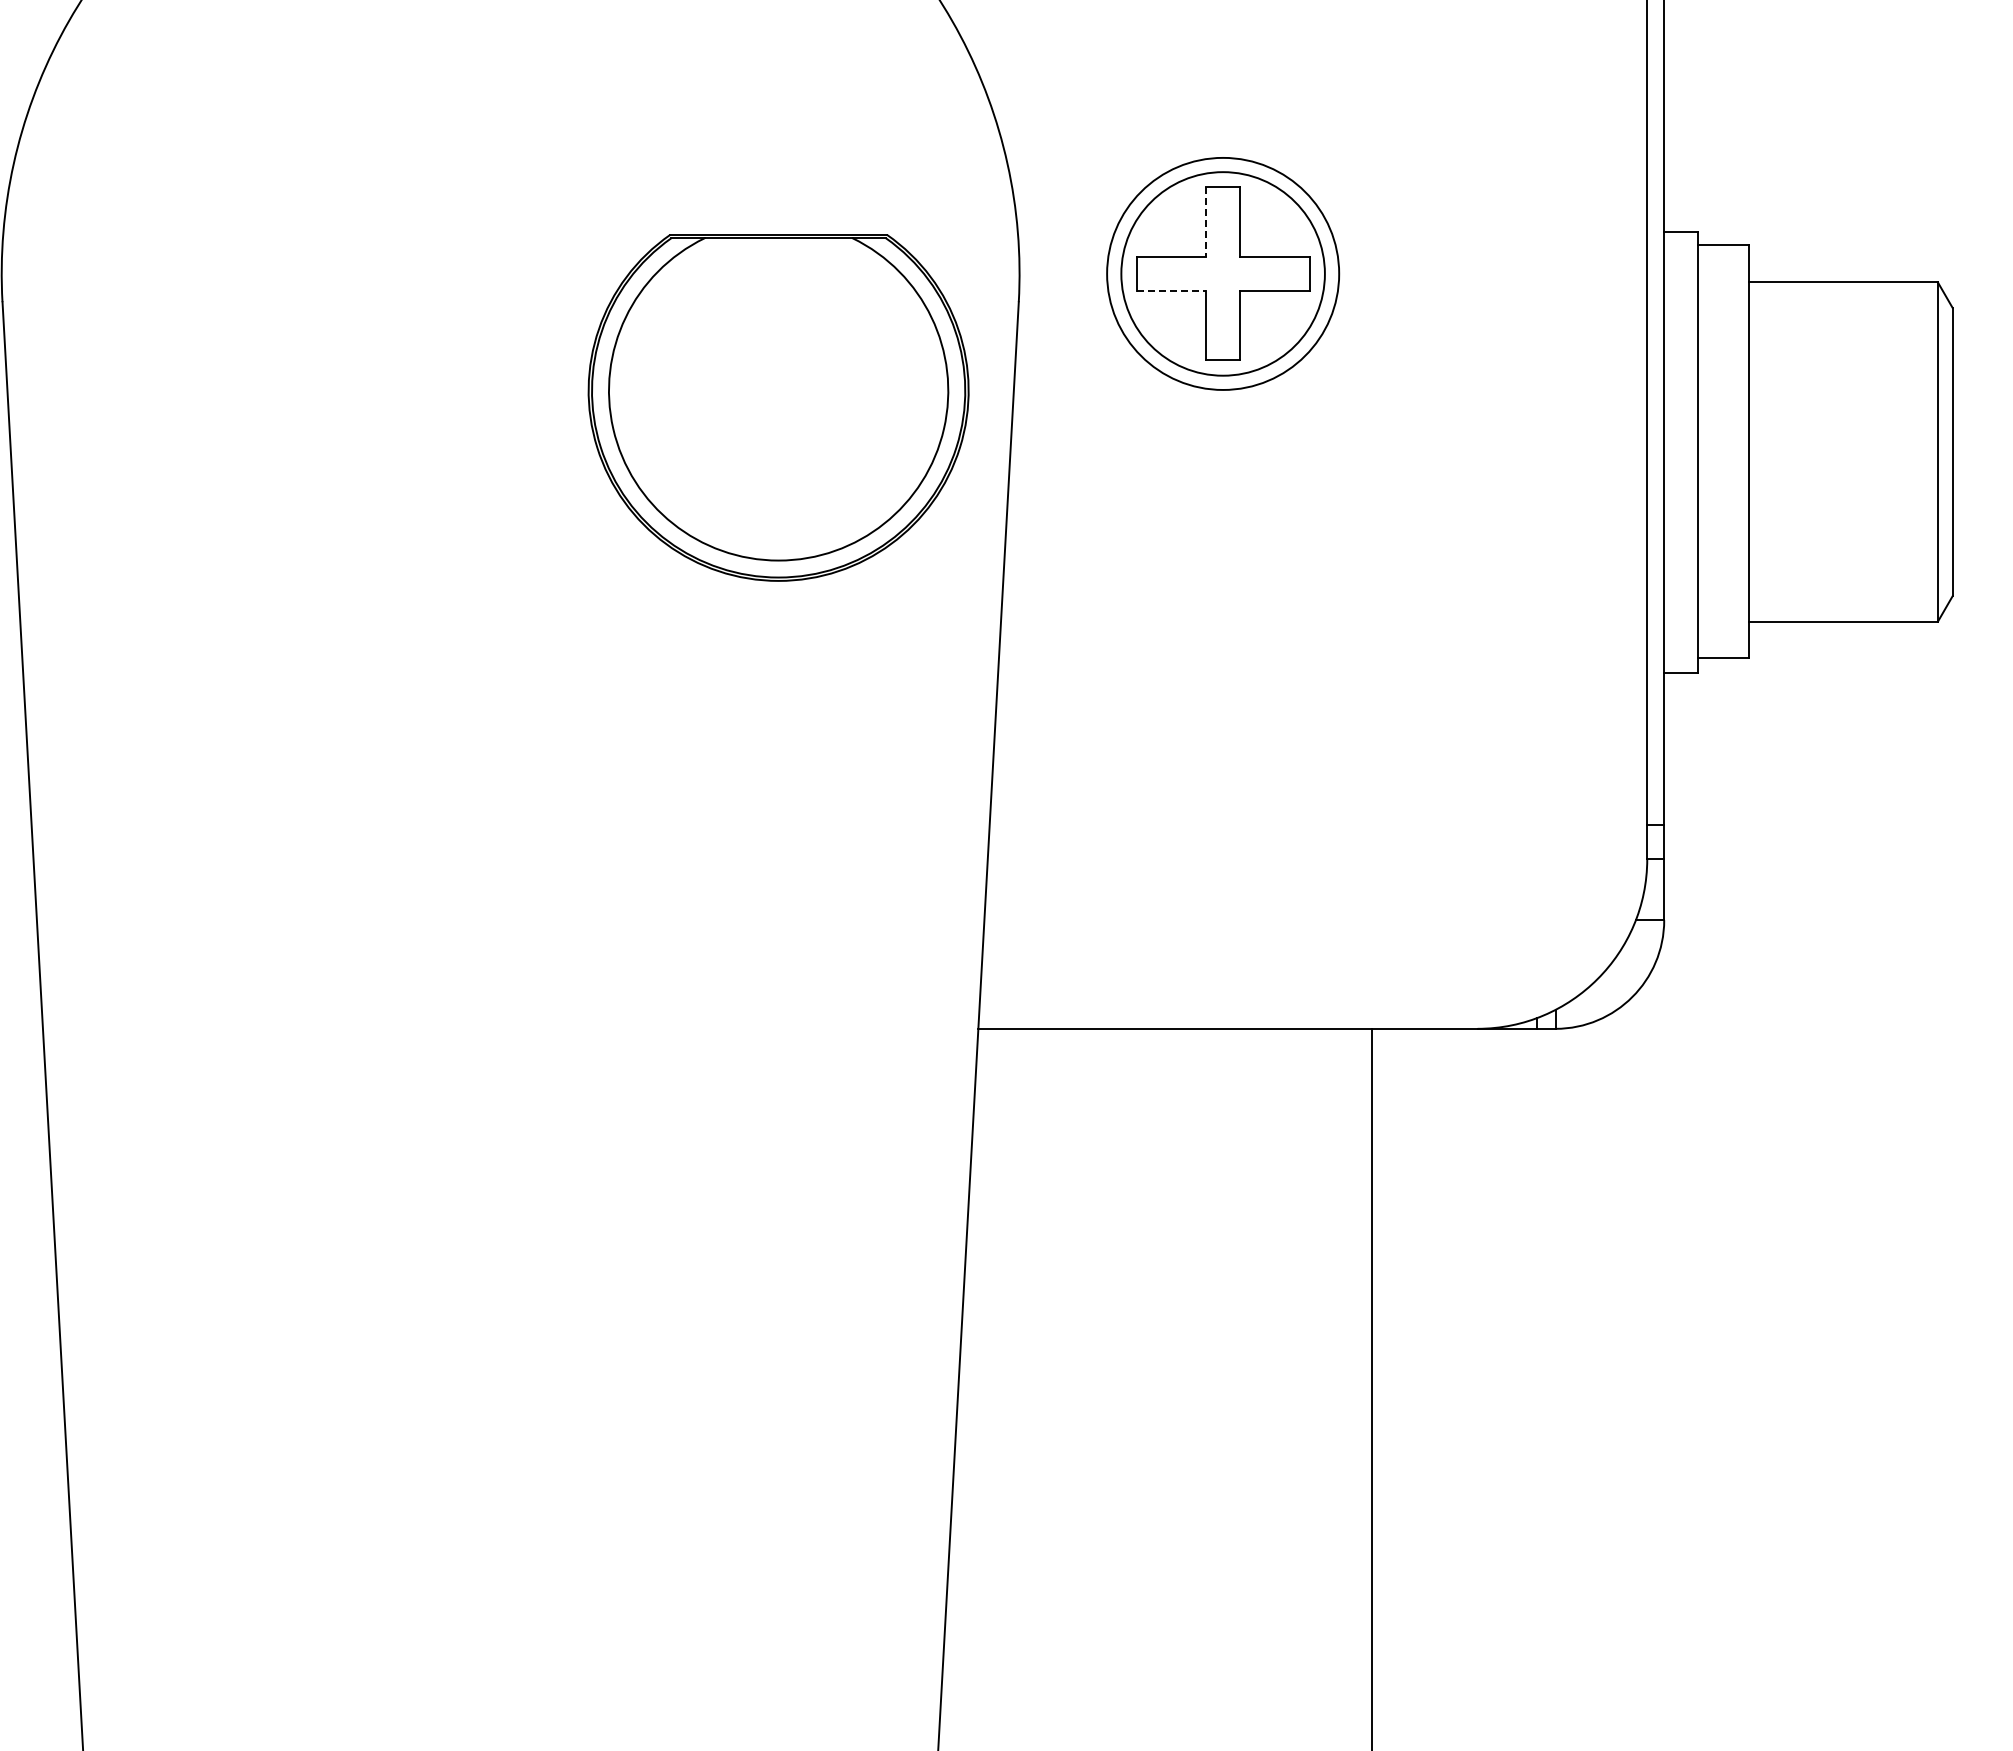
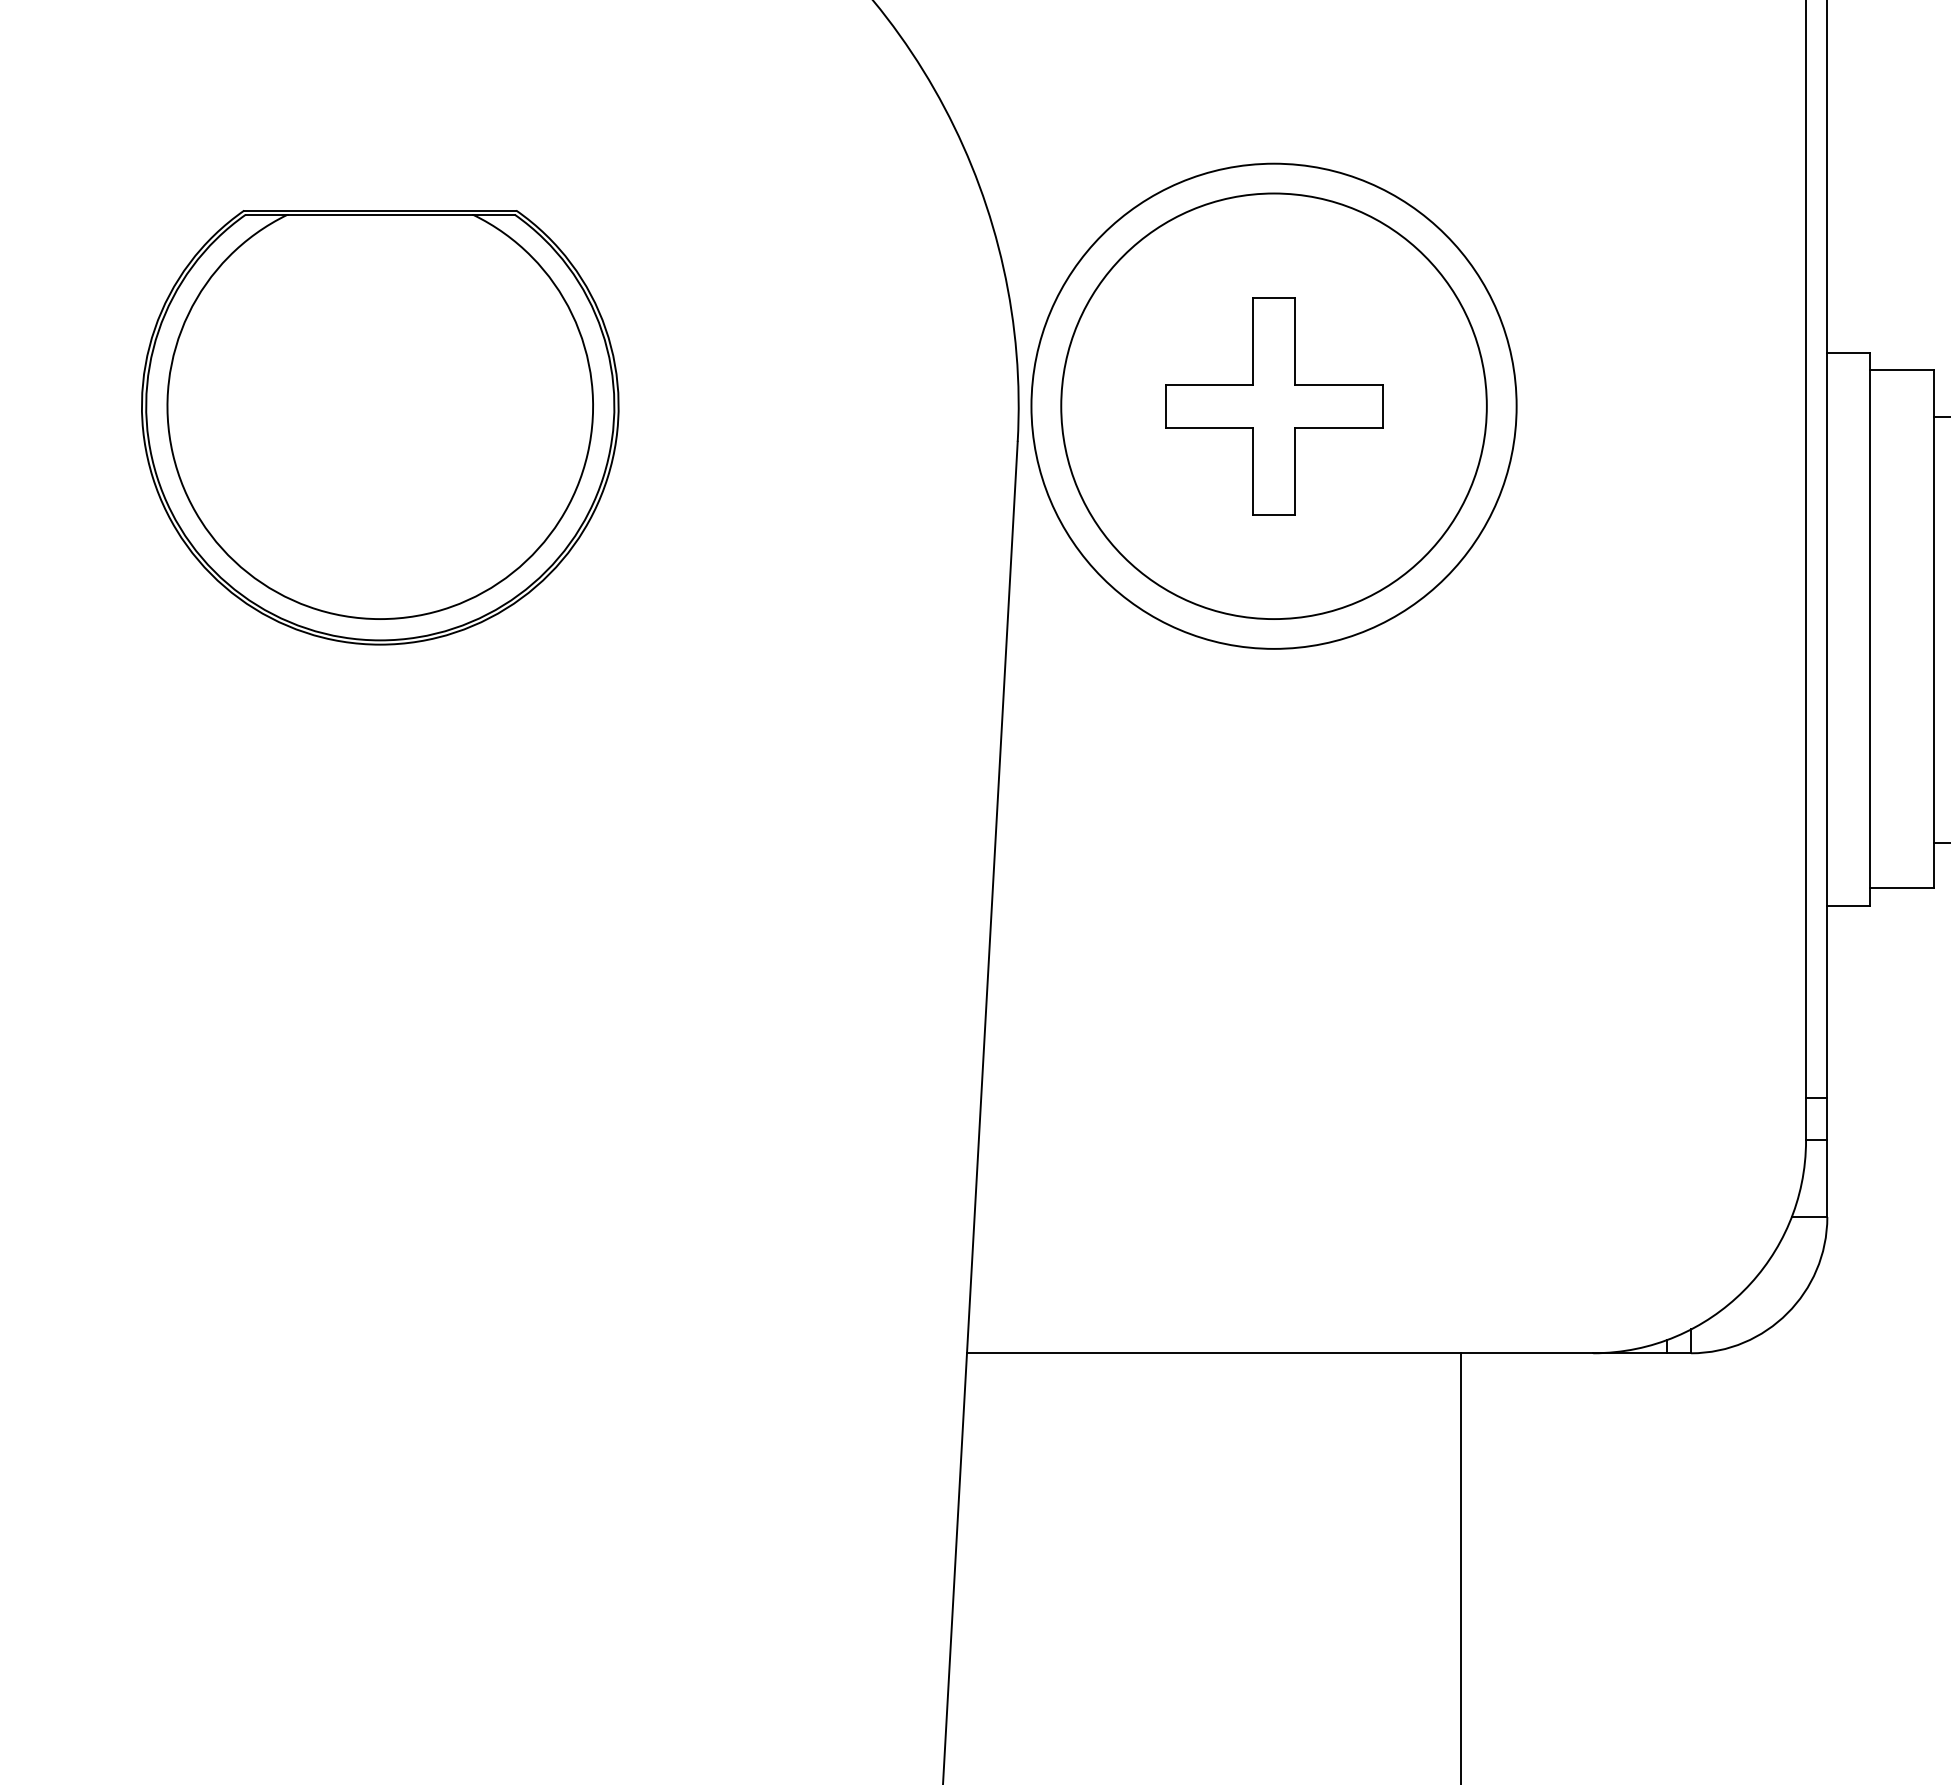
line: (1206, 222) -> (1253, 341), dashed -> solid
circle: (1222, 273) -> (1273, 405), size x1.67
circle: (1222, 273) -> (1273, 405), size x1.67
line: (1171, 290) -> (1209, 427), dashed -> solid
part: (778, 407) -> (380, 427), moved

